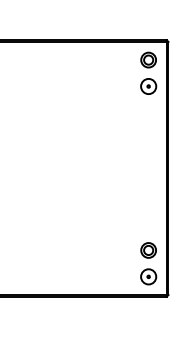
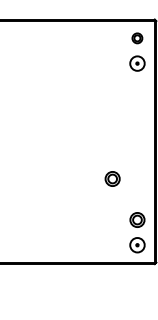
part: (148, 59) -> (137, 37), size x0.7
part: (122, 207) -> (112, 179), added

